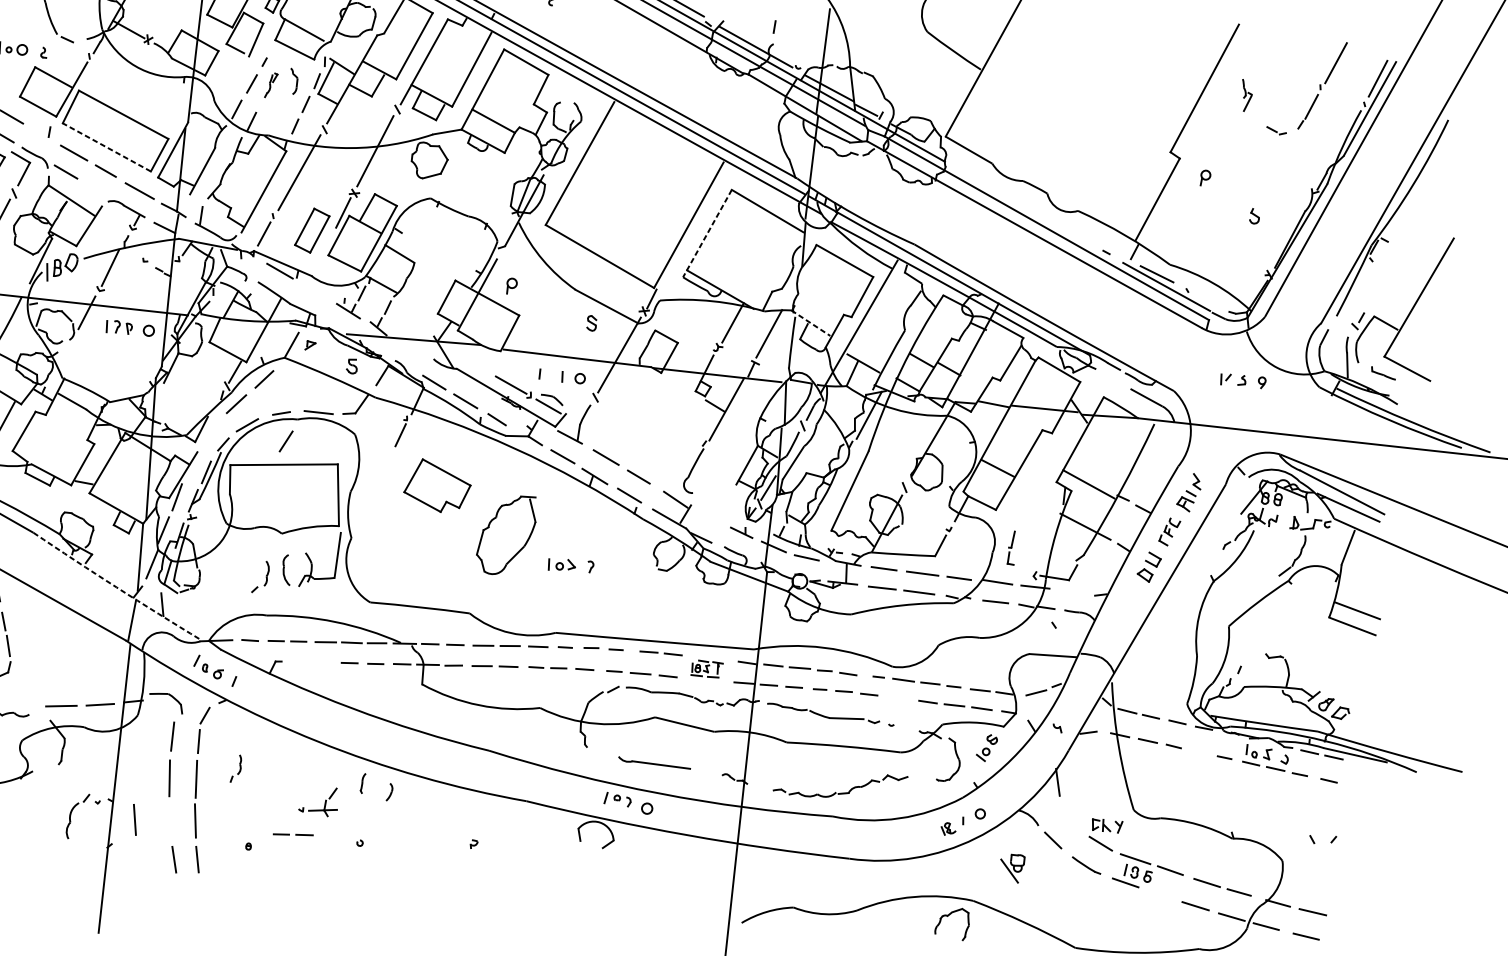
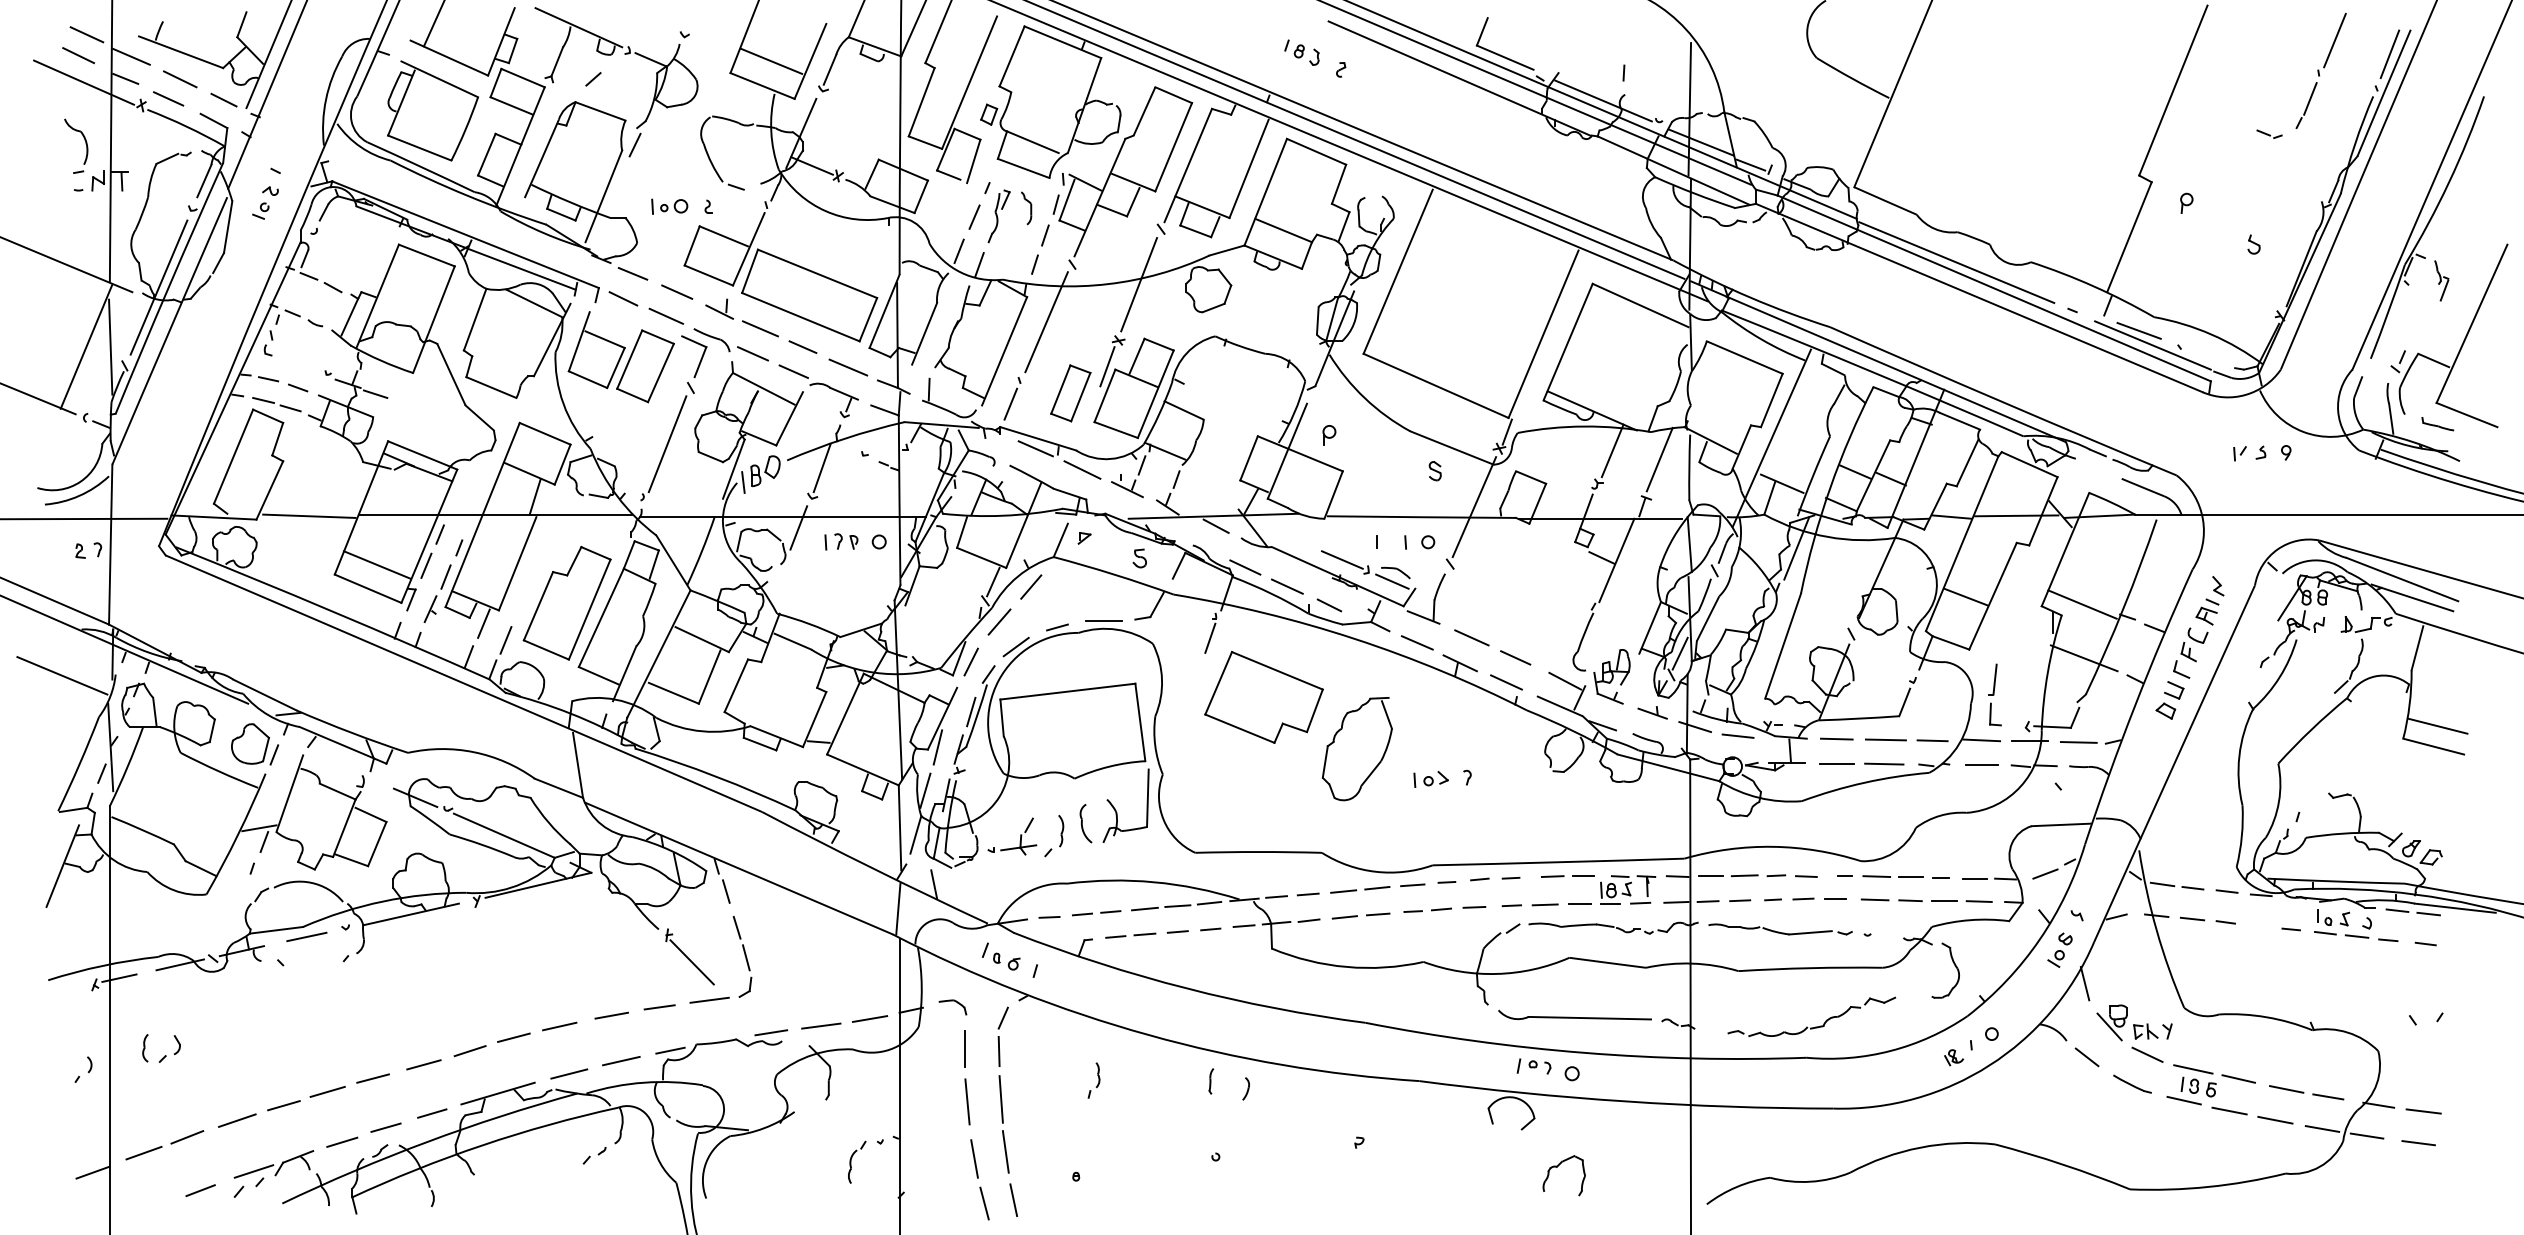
part: (270, 85) -> (998, 216), size x1.67
part: (1246, 95) -> (2441, 280), moved
line: (43, 135) -> (719, 311), added
line: (106, 147) -> (800, 317), dashed -> solid
line: (96, 189) -> (793, 371), added
line: (1019, 204) -> (1956, 262), added
line: (706, 233) -> (1567, 342), dashed -> solid
line: (314, 291) -> (1082, 469), added
line: (811, 323) -> (1711, 440), dashed -> solid
line: (414, 347) -> (1215, 525), added
line: (285, 440) -> (970, 661), moved
part: (437, 486) -> (1263, 697), size x1.43
part: (712, 500) -> (1611, 676), added
part: (1169, 531) -> (2190, 652), size x1.43
part: (1011, 547) -> (1994, 694), size x1.43
arc: (116, 587) -> (874, 869), dashed -> solid
line: (1073, 592) -> (2078, 742), added
part: (707, 668) -> (1628, 889), size x1.43
line: (899, 698) -> (1874, 899), added
part: (166, 702) -> (952, 1007), size x0.62
line: (21, 706) -> (771, 1032), added
part: (986, 747) -> (2059, 949), moved
part: (654, 762) -> (1574, 1014), size x1.67
part: (235, 768) -> (1093, 1080), moved
part: (325, 801) -> (1020, 836), moved
part: (78, 815) -> (857, 1161), size x0.71
line: (134, 819) -> (974, 1158), moved
line: (295, 834) -> (1133, 935), moved
part: (1011, 867) -> (2111, 1022), moved
line: (1160, 894) -> (2229, 1110), added
part: (948, 916) -> (1557, 1167), moved

